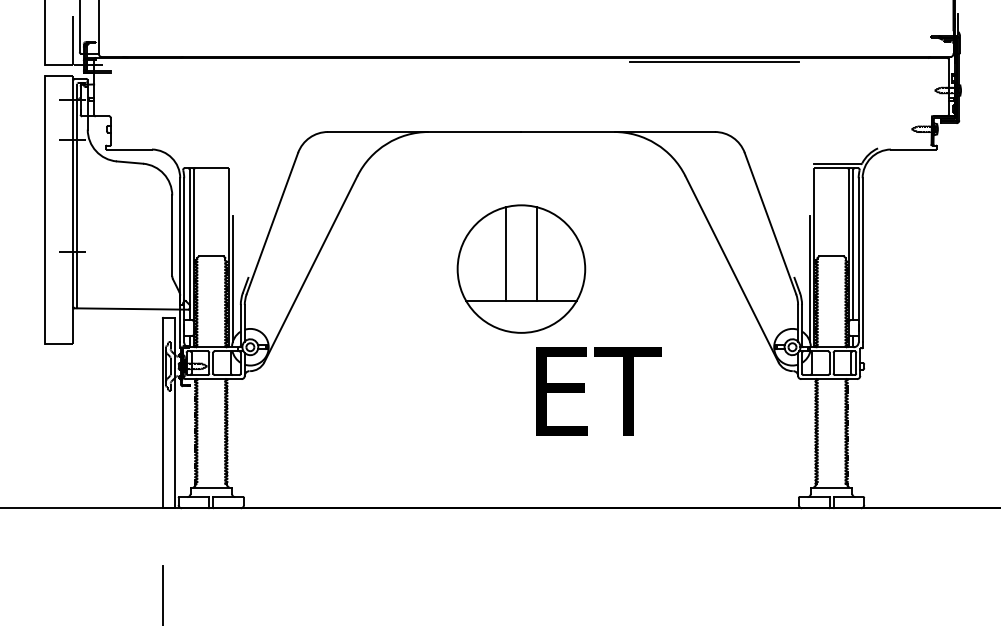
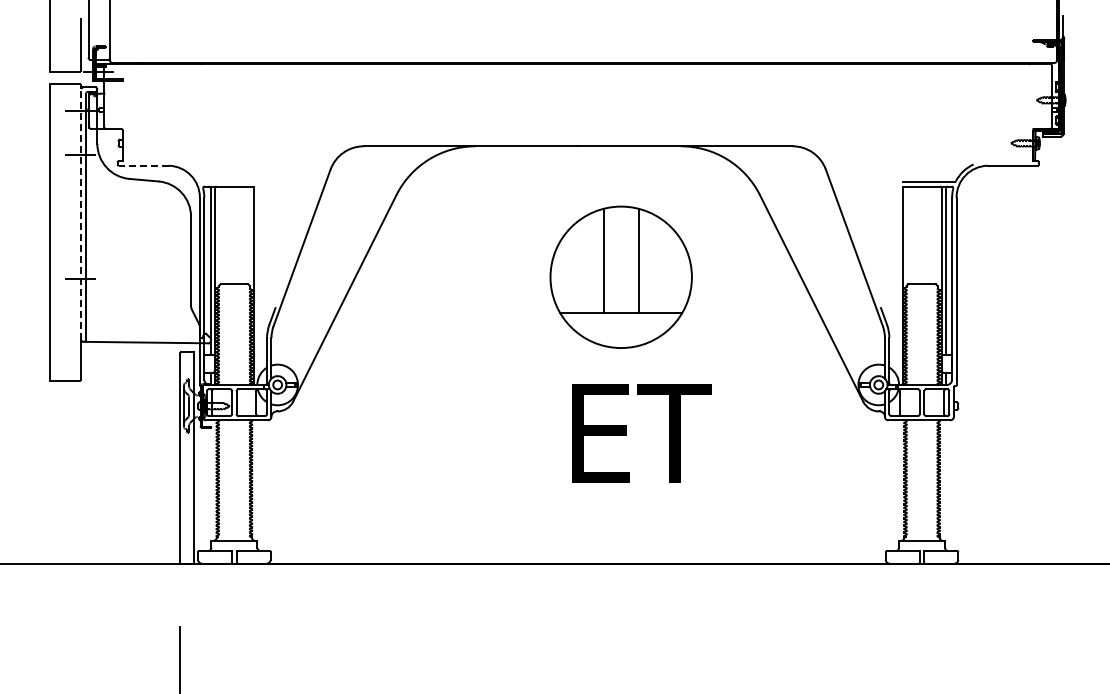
line: (713, 61) -> (791, 68), removed
line: (129, 149) -> (143, 165), solid -> dashed
line: (73, 193) -> (81, 214), solid -> dashed
part: (520, 268) -> (620, 276), moved
line: (233, 279) -> (258, 309), removed
line: (810, 279) -> (898, 309), removed
text: (598, 391) -> (641, 433), moved

